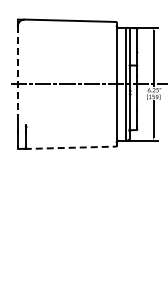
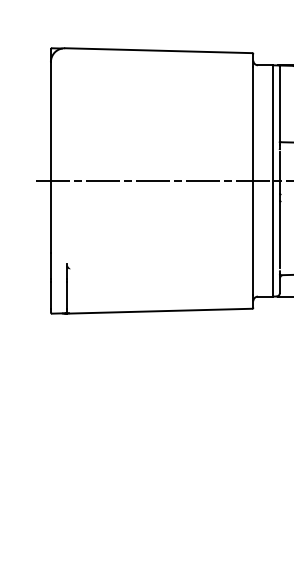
line: (17, 73) -> (50, 158), dashed -> solid
line: (70, 147) -> (158, 310), dashed -> solid

